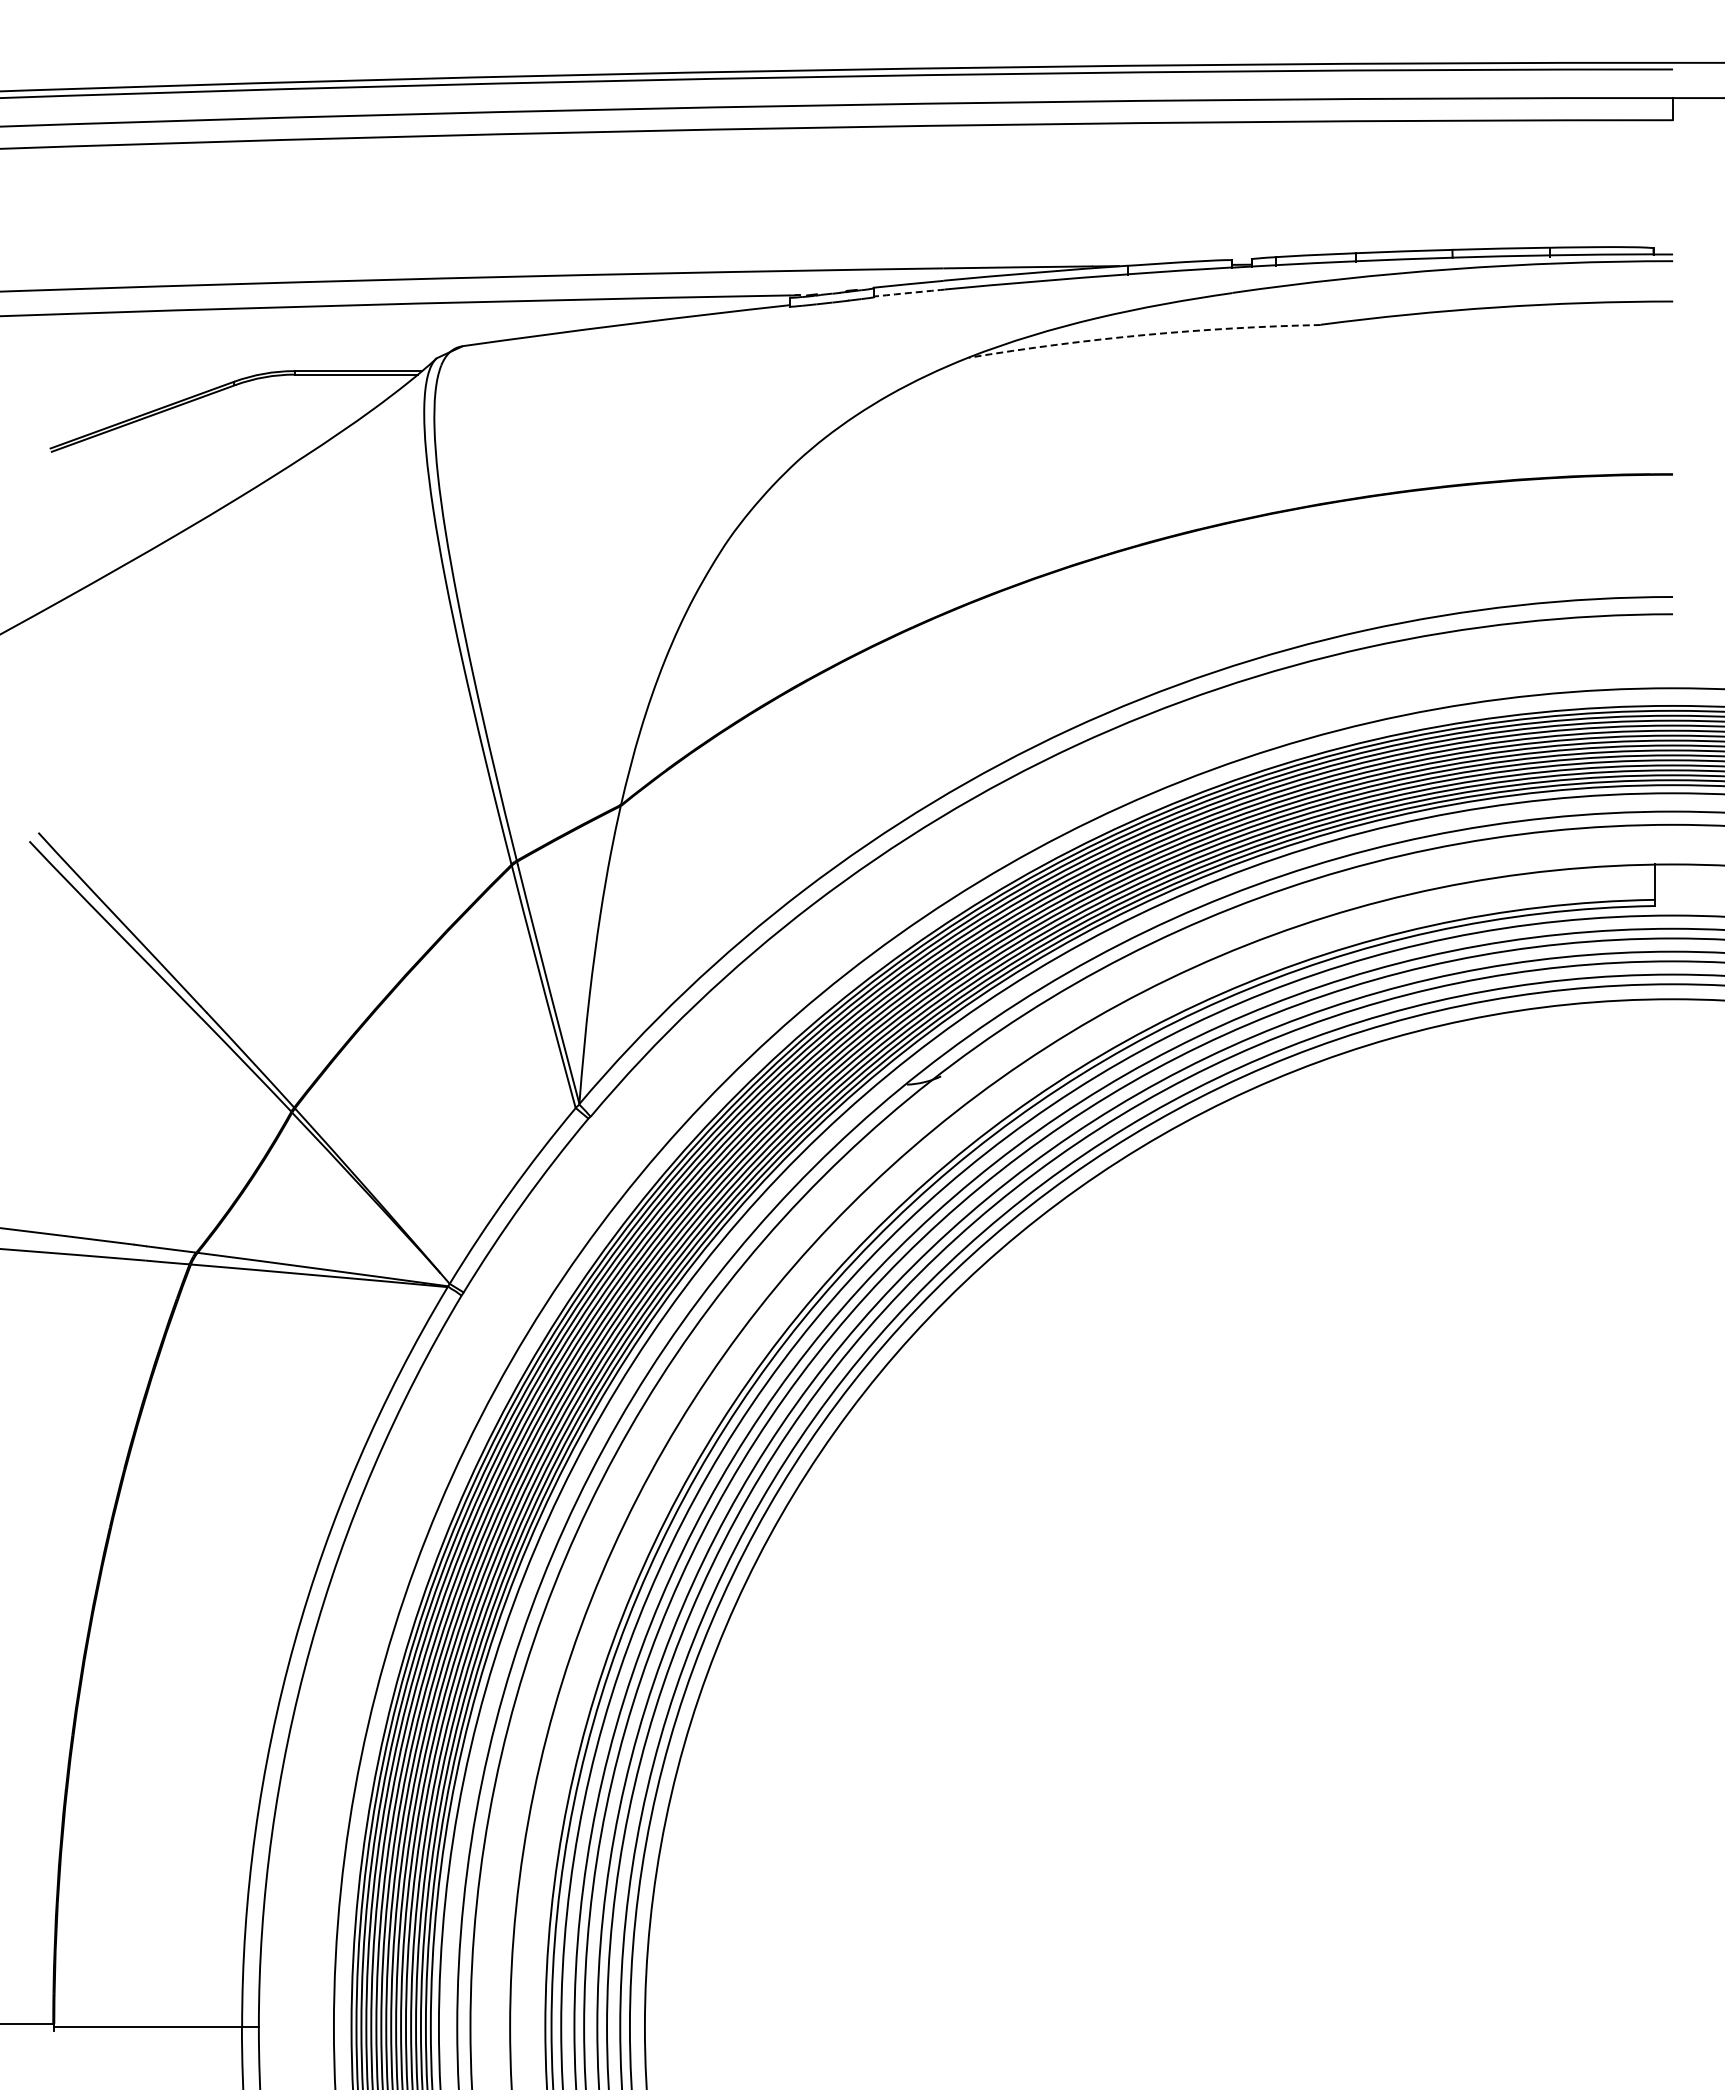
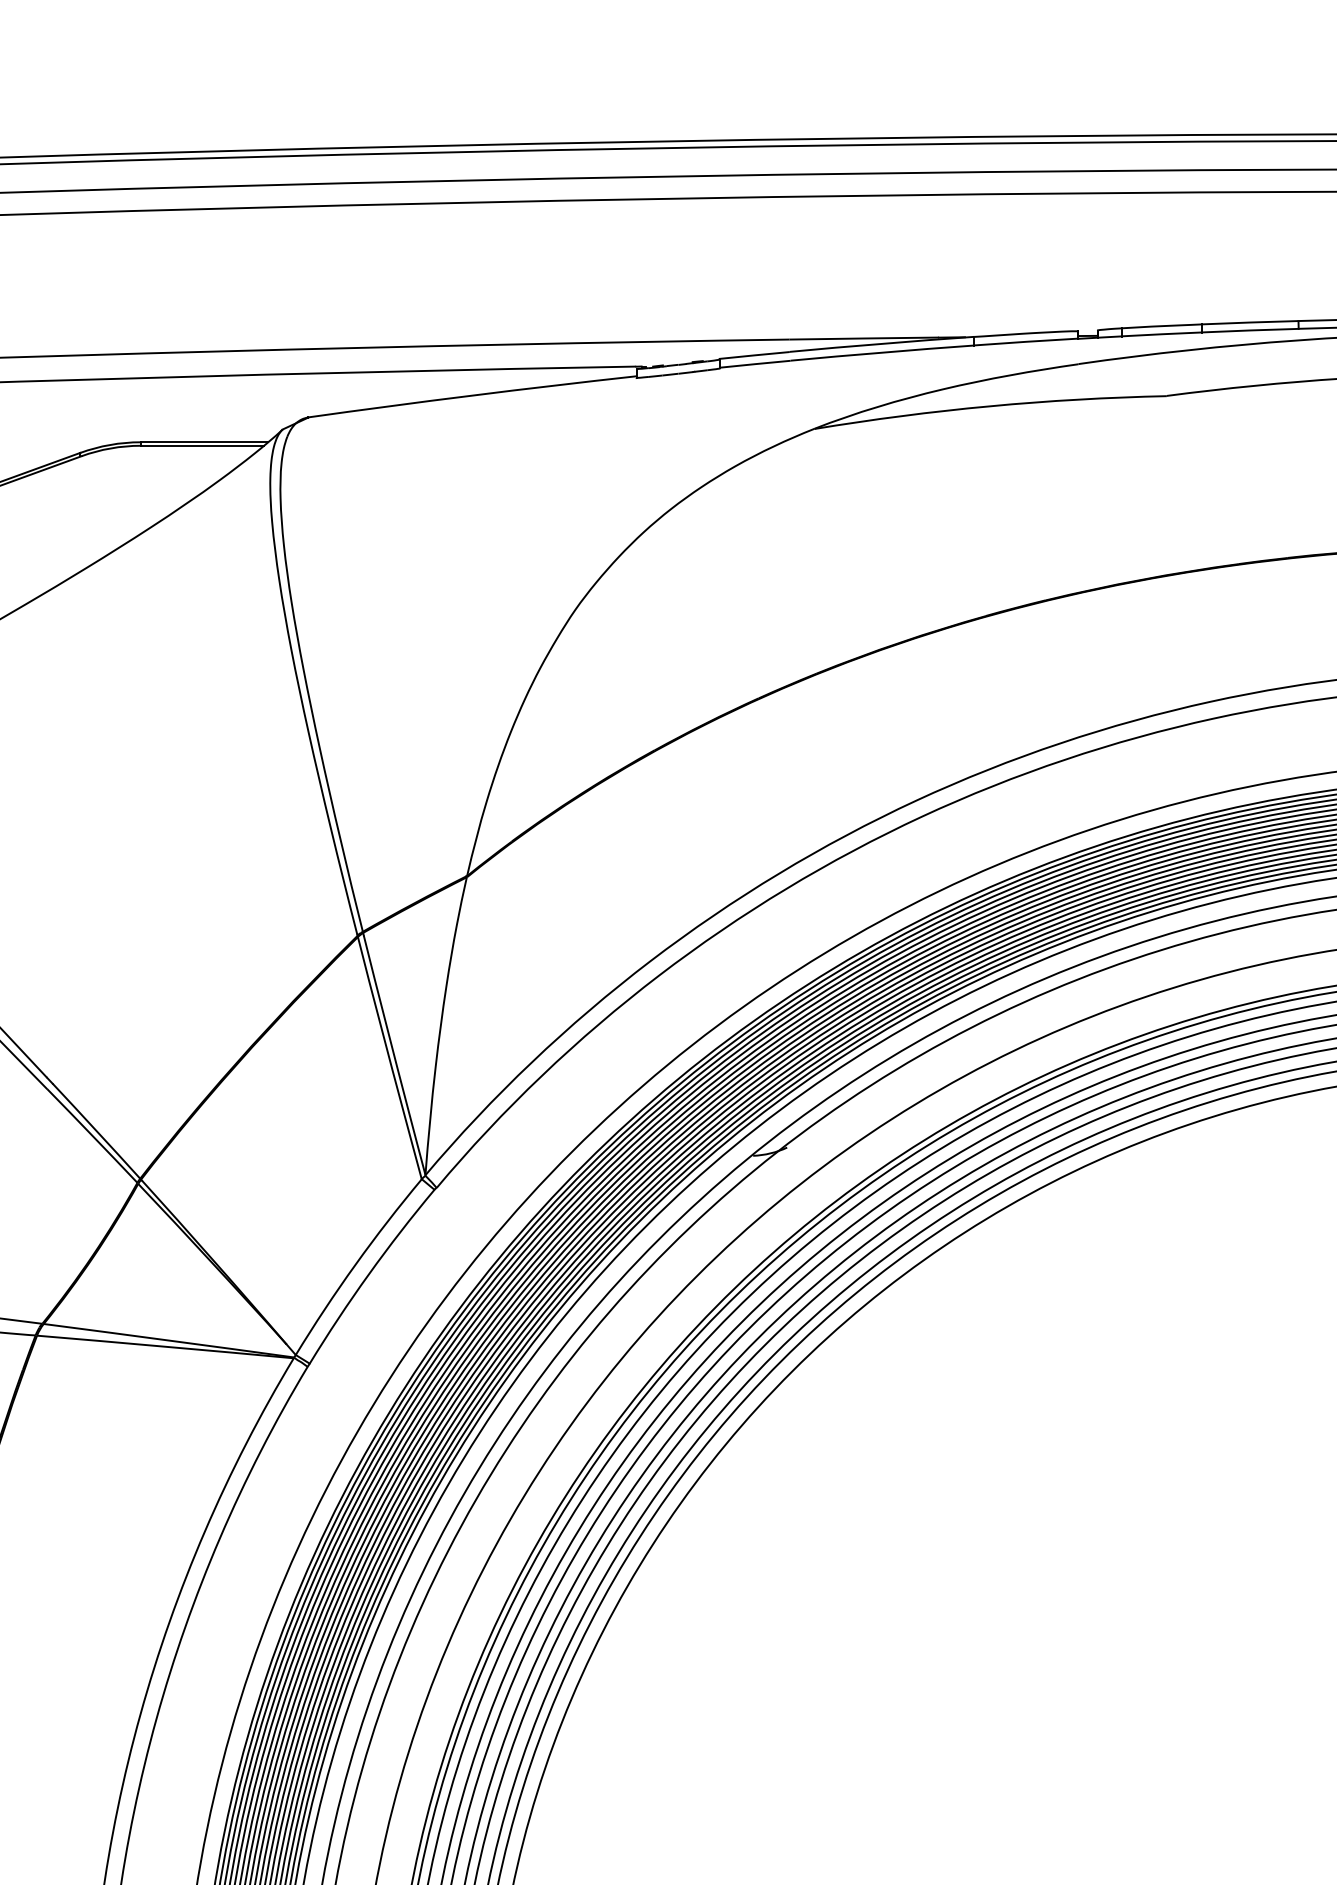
arc: (909, 293) -> (755, 364), dashed -> solid
arc: (1143, 335) -> (989, 406), dashed -> solid

